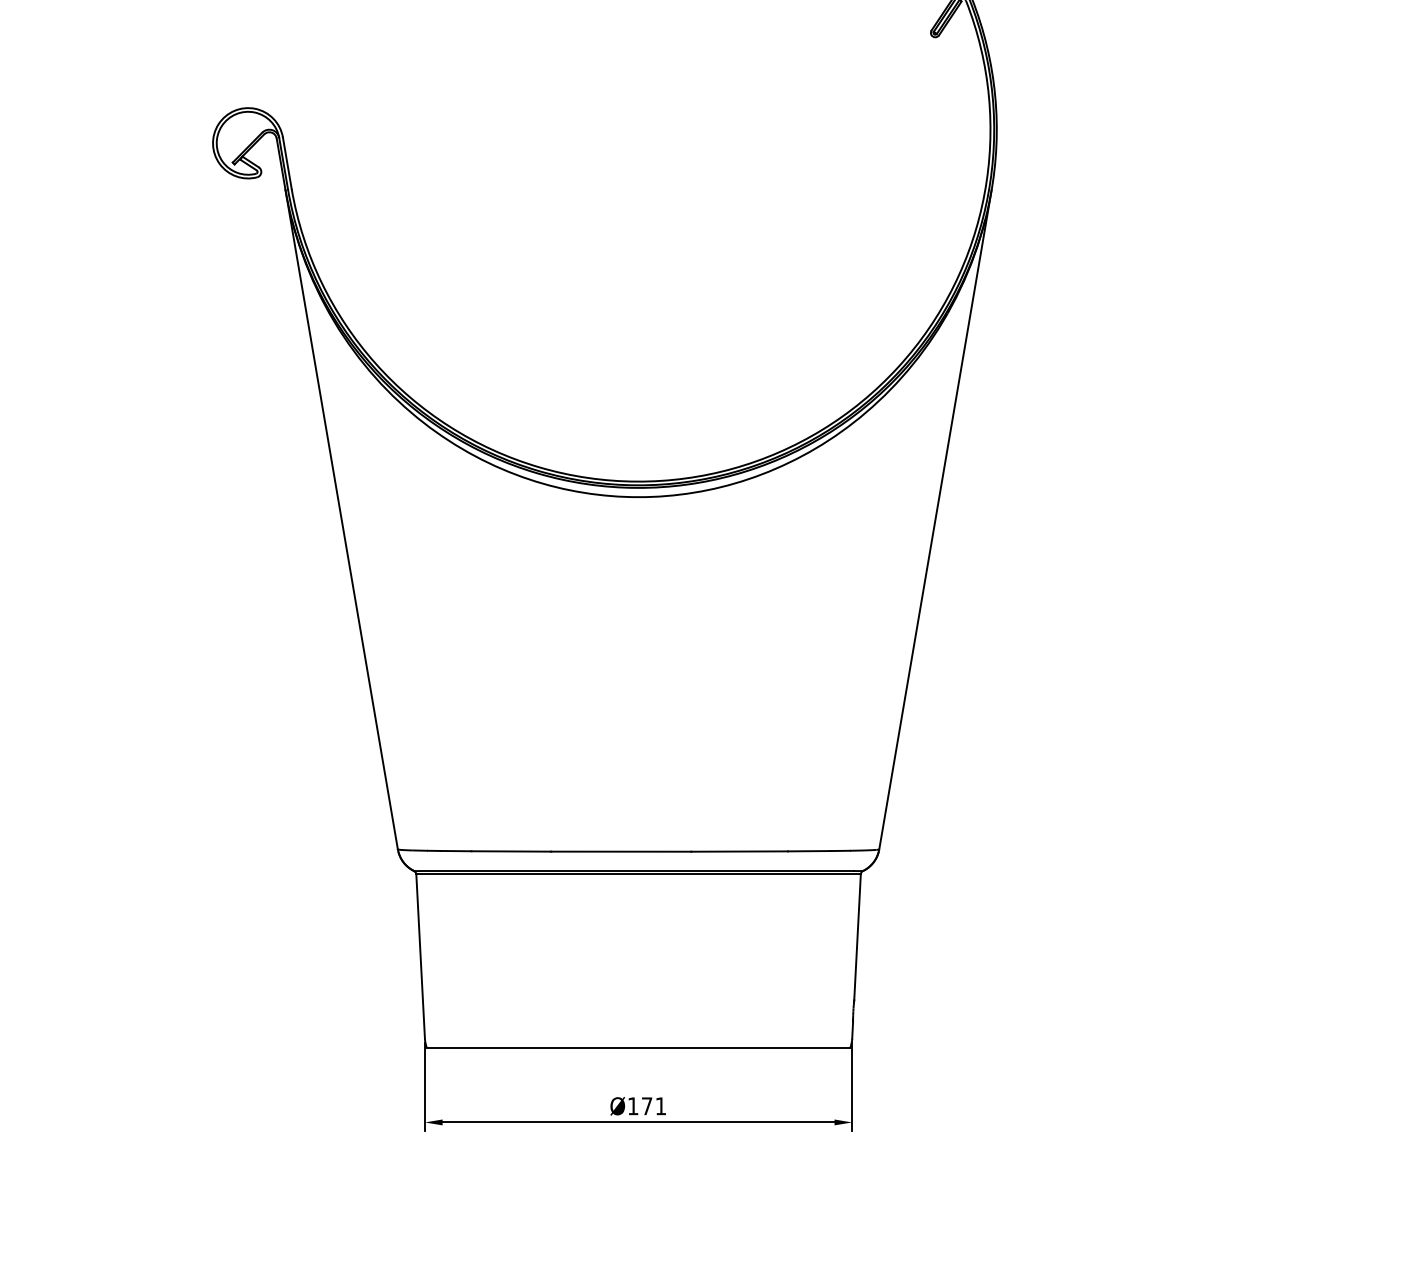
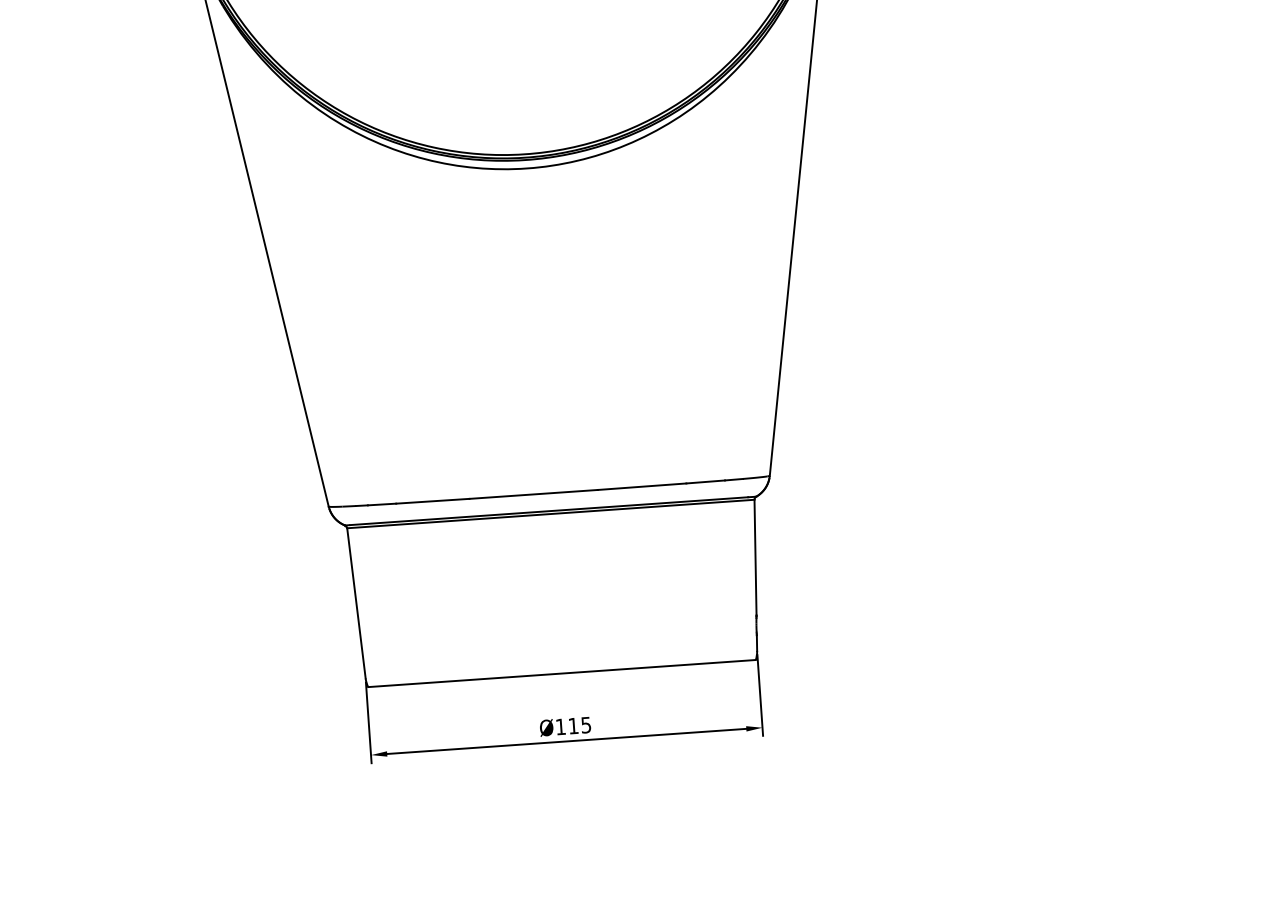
text: (653, 1106) -> (579, 725), Ø171 -> Ø115

